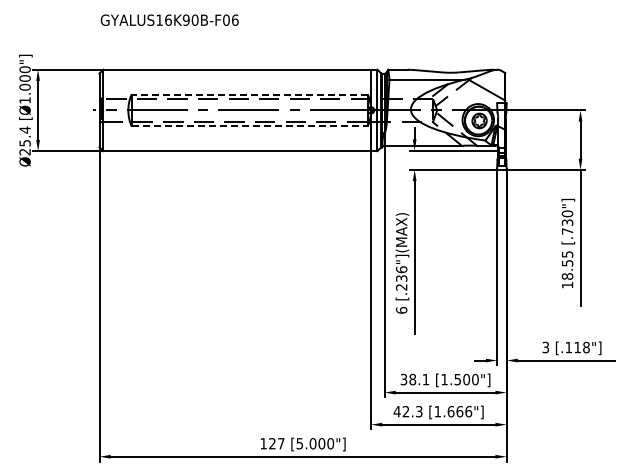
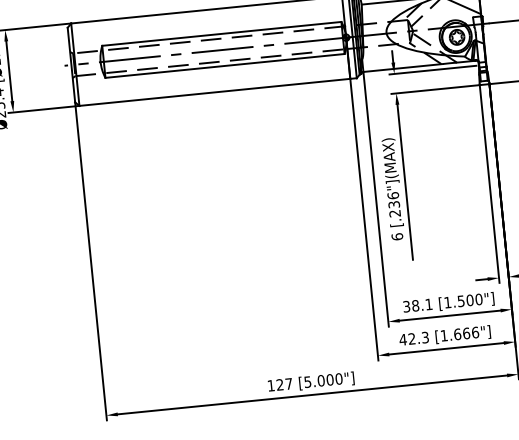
line: (249, 94) -> (221, 33), dashed -> solid
line: (250, 126) -> (225, 66), dashed -> solid

